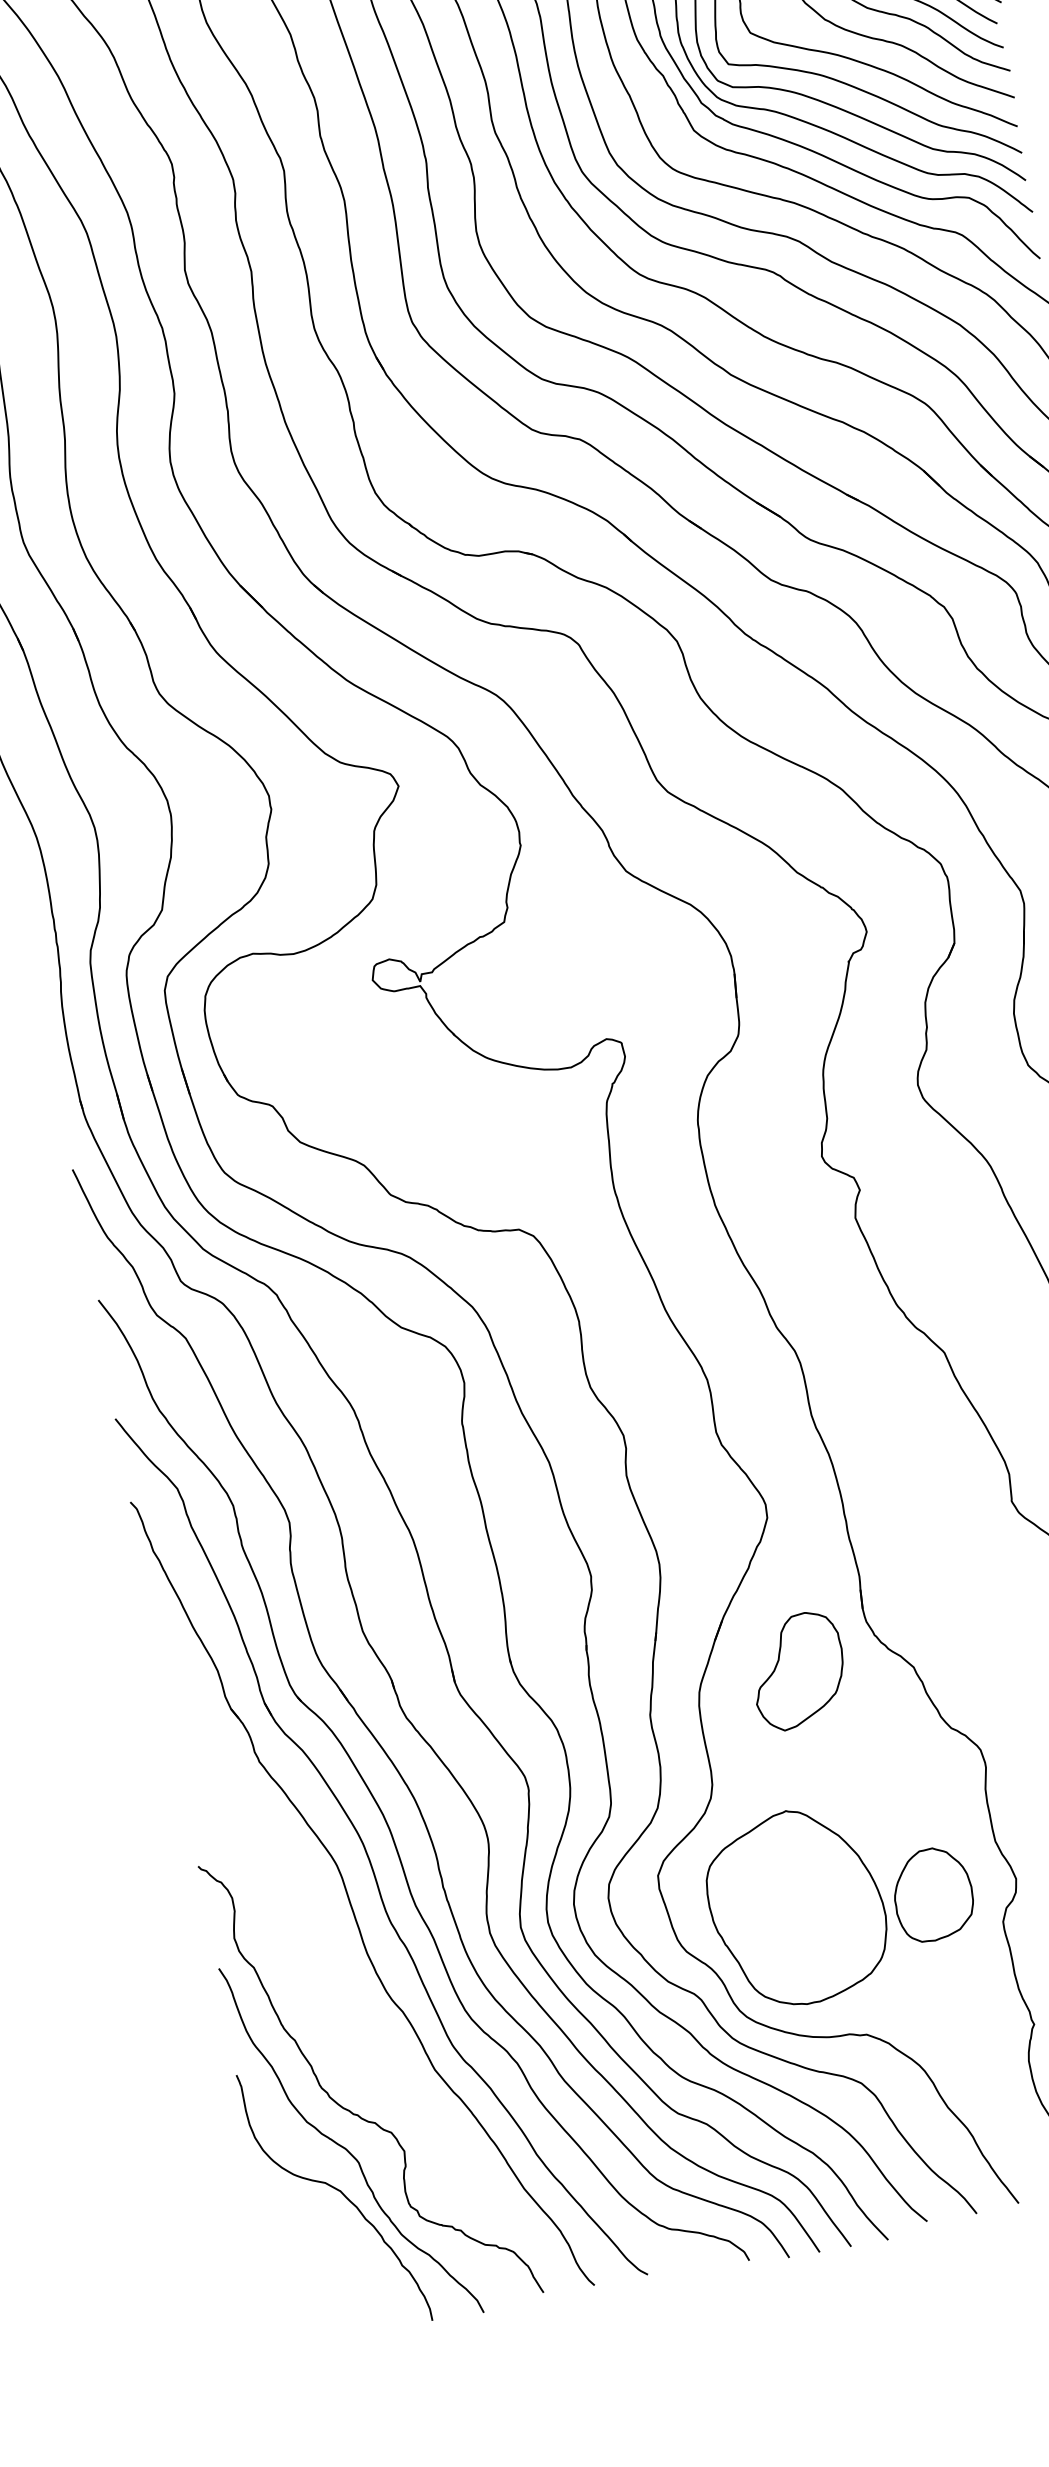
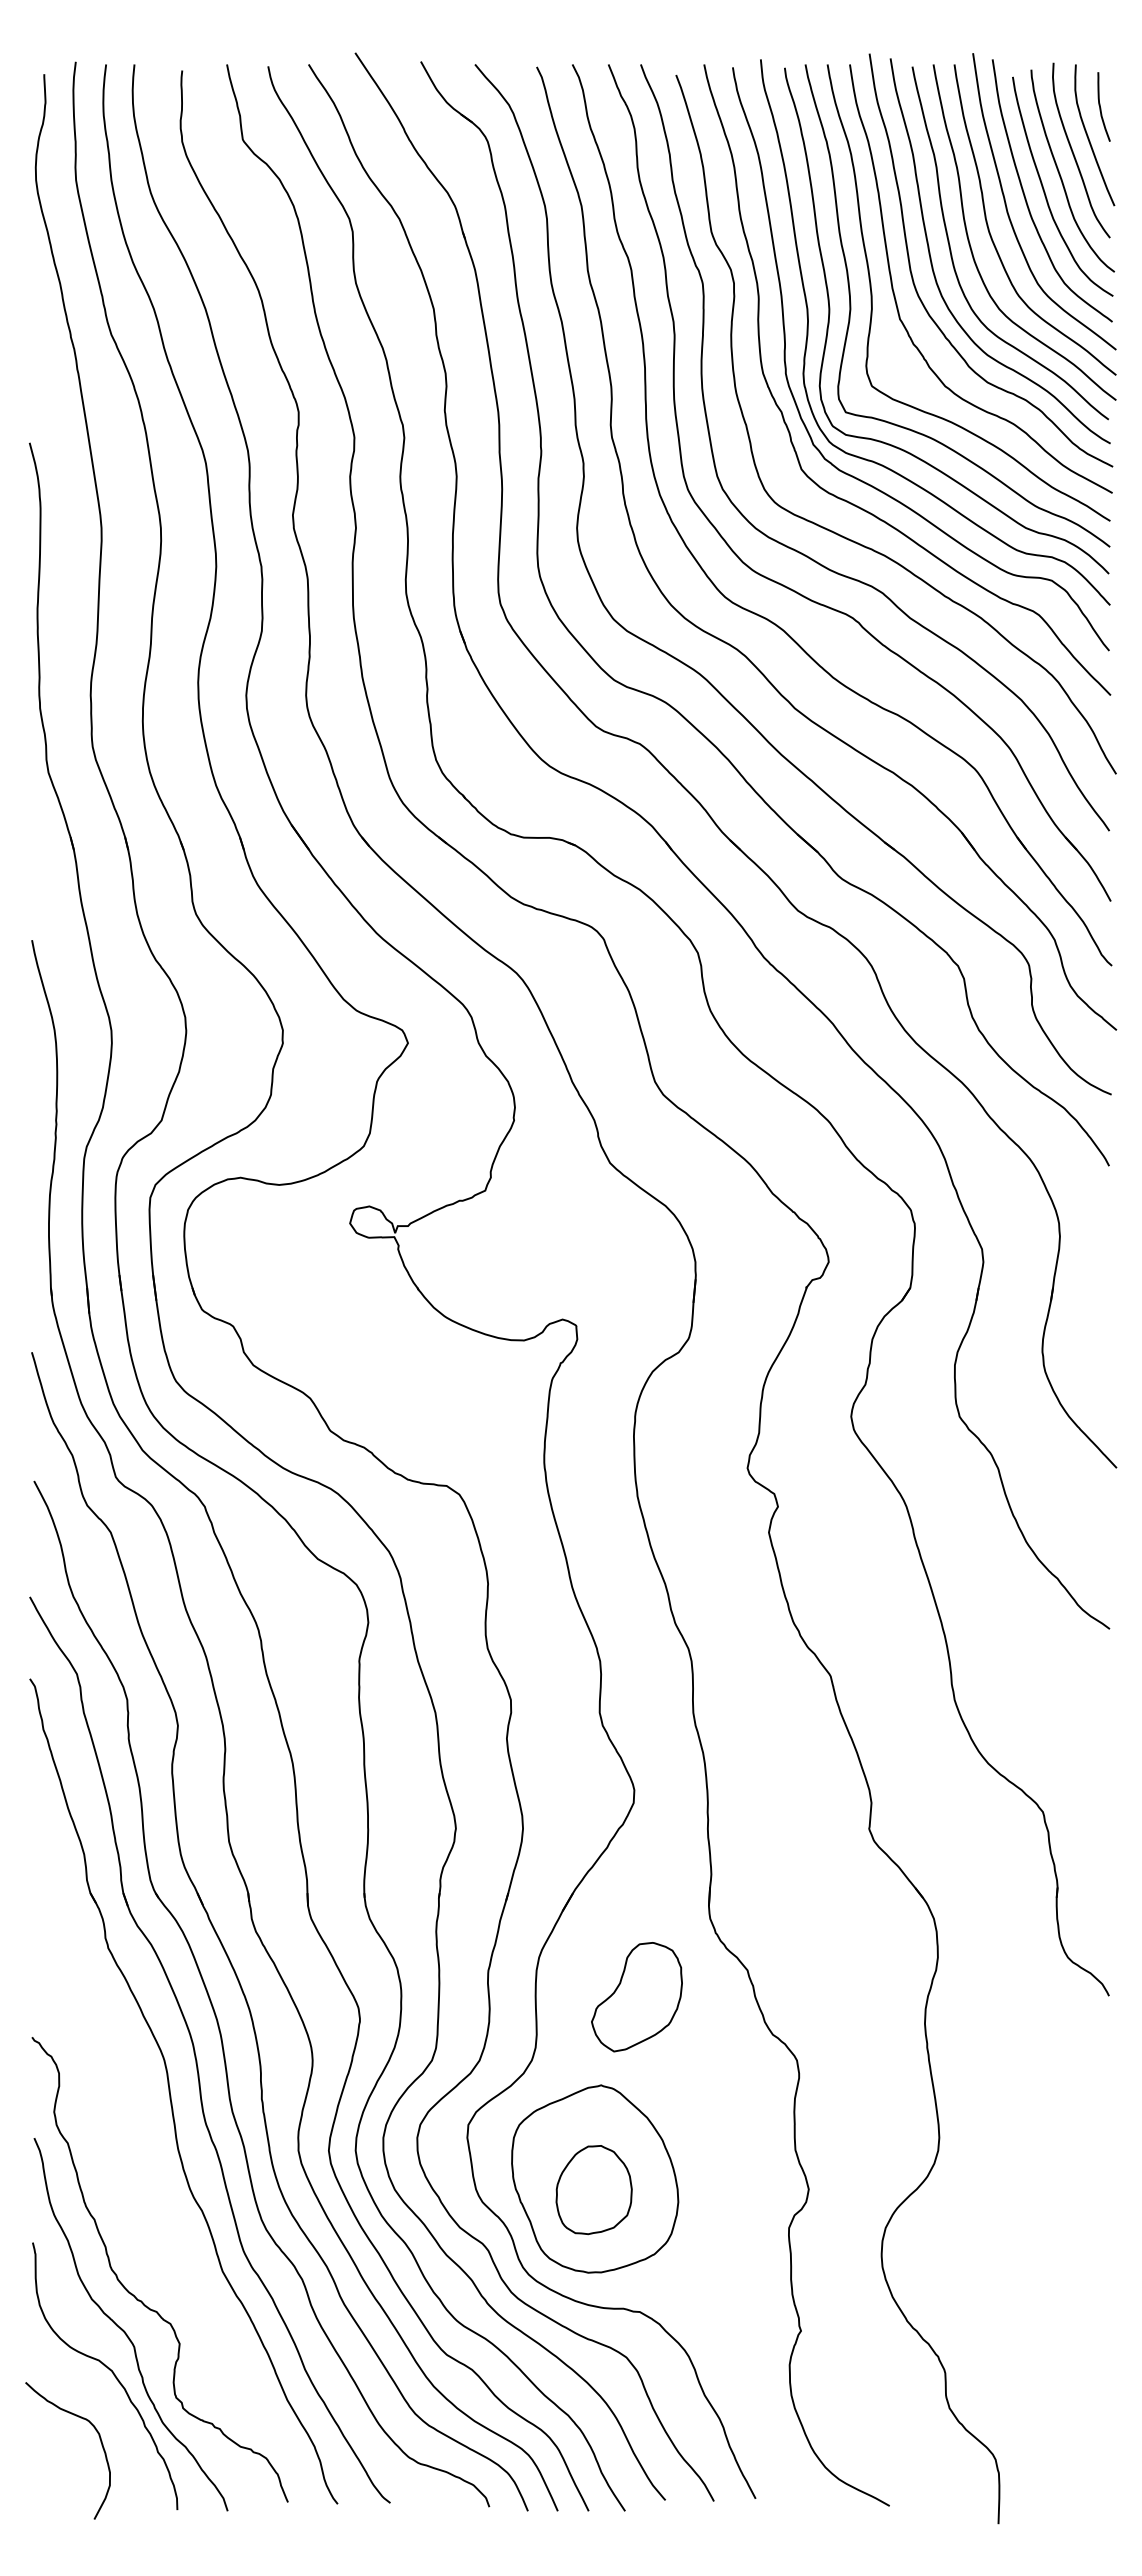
part: (797, 1671) -> (636, 1997), moved
part: (932, 1895) -> (593, 2190), moved
curve: (340, 2263) -> (99, 2439), added

